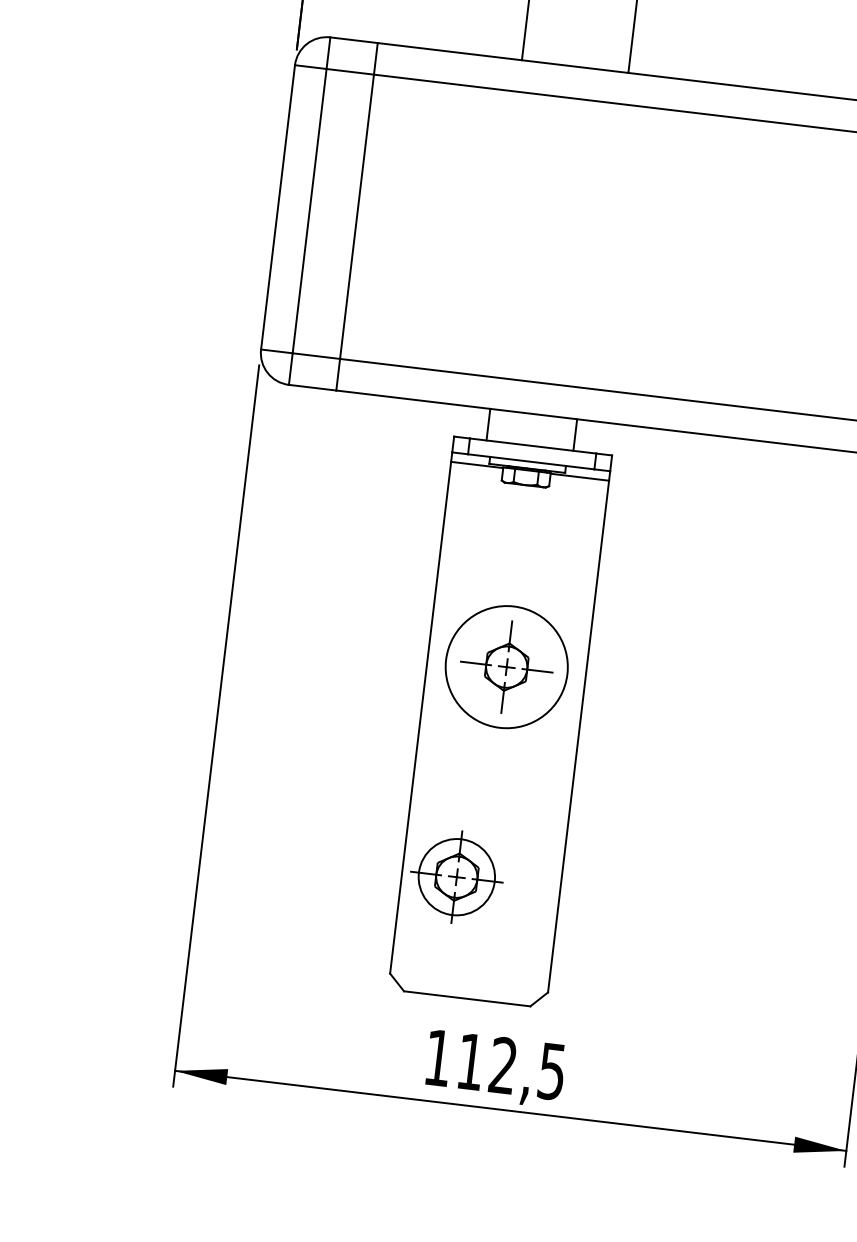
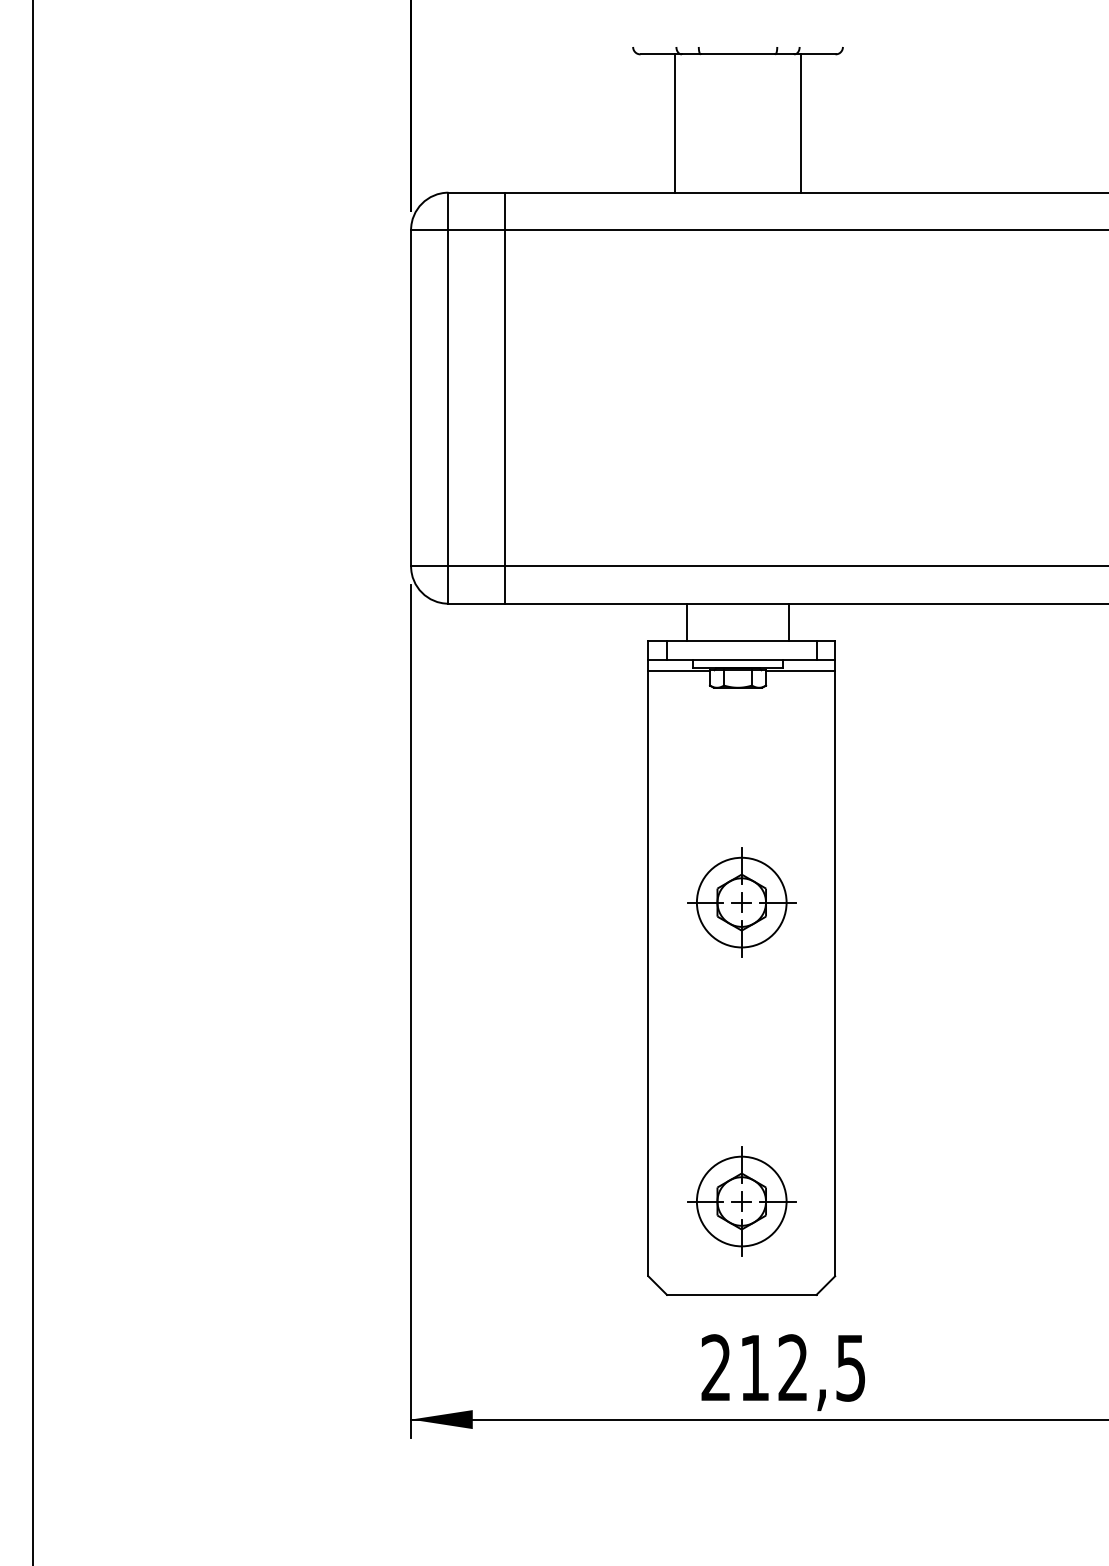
circle: (506, 667) -> (741, 902), size x0.62
part: (456, 877) -> (741, 1201), moved
text: (437, 1057) -> (715, 1367), 112,5 -> 212,5

